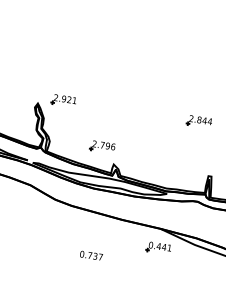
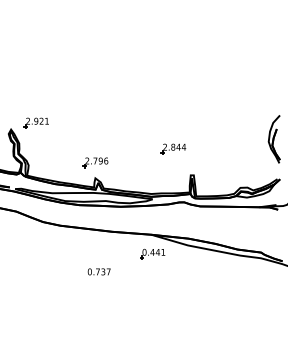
part: (199, 121) -> (173, 148), moved
part: (102, 146) -> (95, 162), moved
text: (90, 255) -> (98, 271), moved

